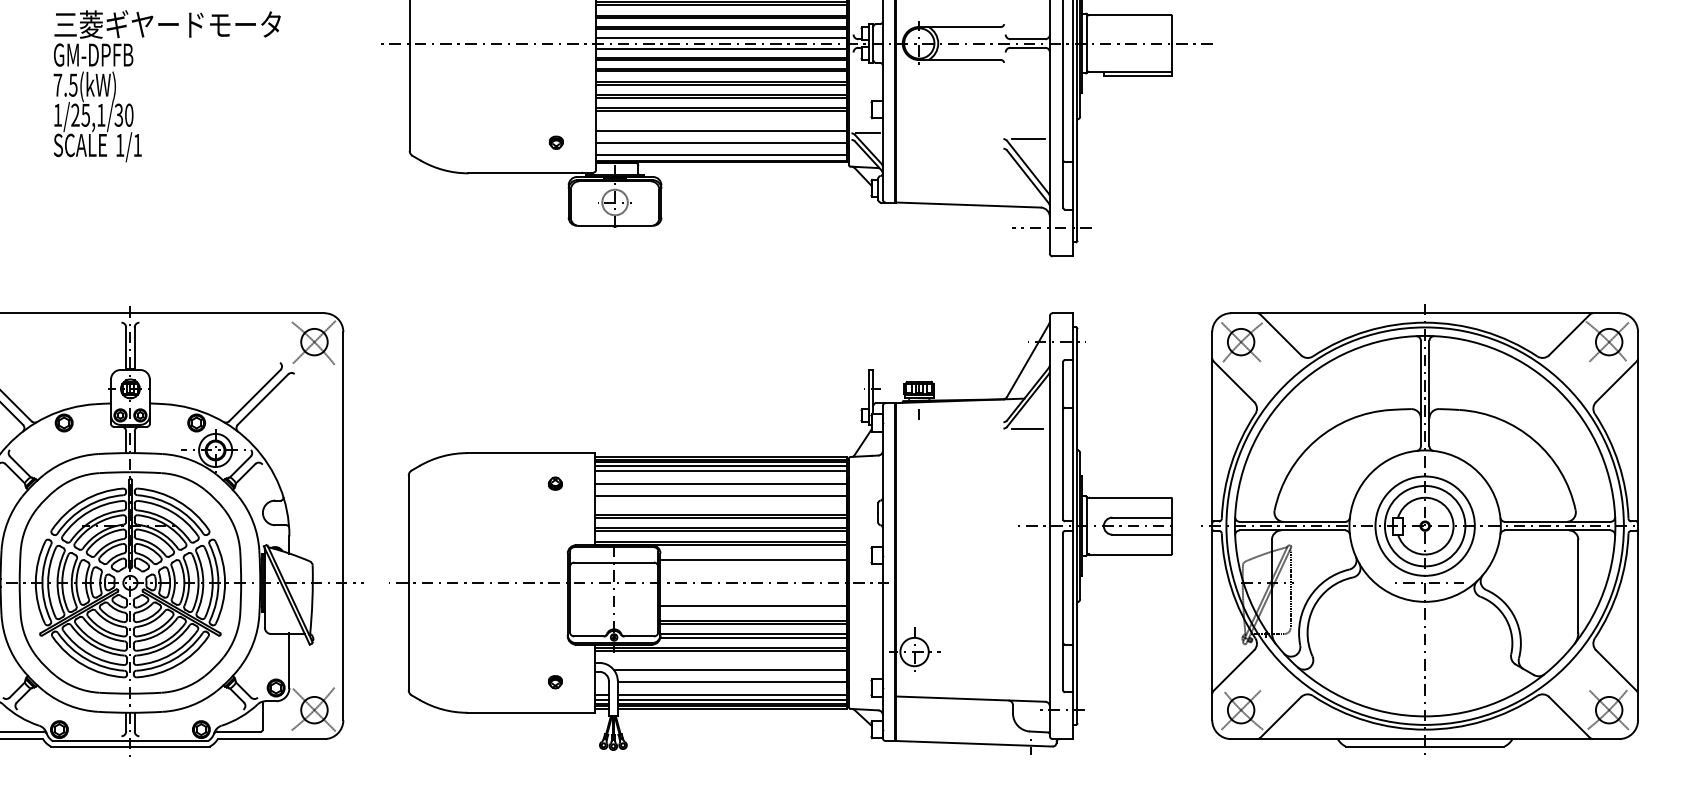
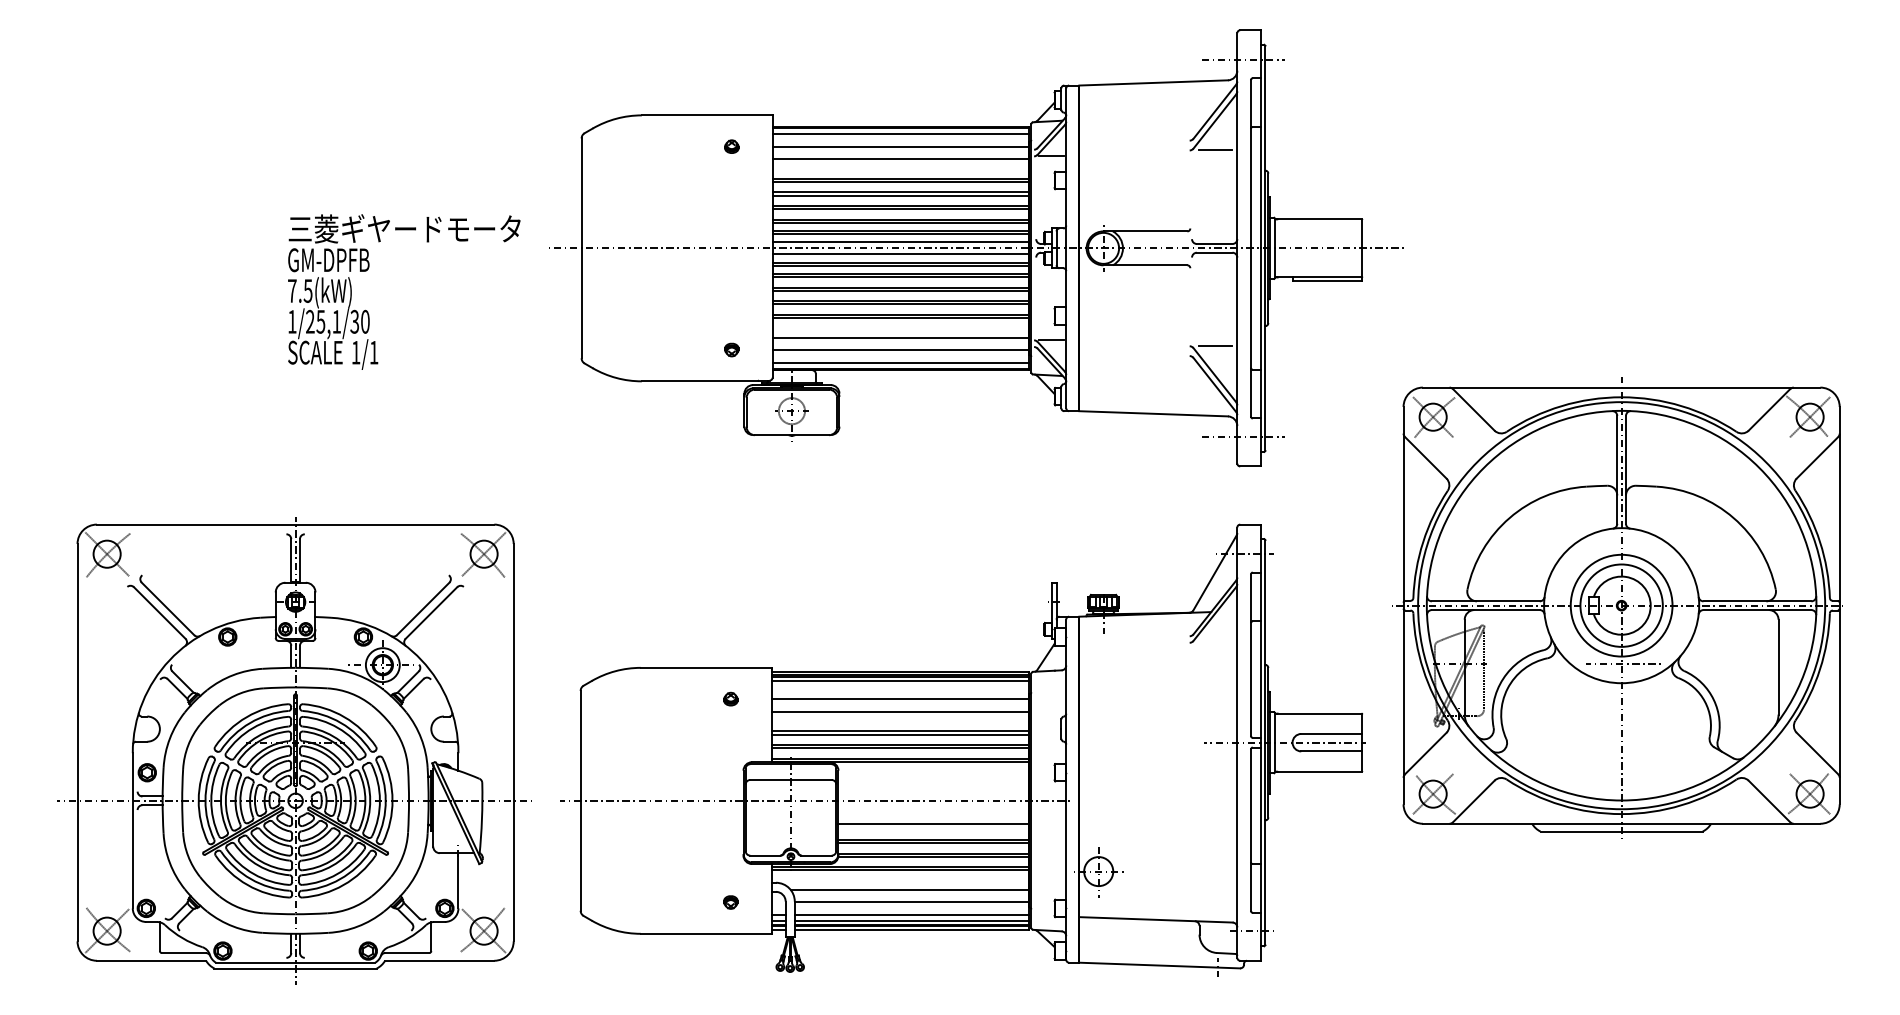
text: (167, 85) -> (404, 291), moved
line: (1027, 428) -> (1214, 642), removed
line: (721, 471) -> (900, 686), removed
part: (1421, 527) -> (1617, 607), moved
line: (753, 560) -> (933, 777), removed

